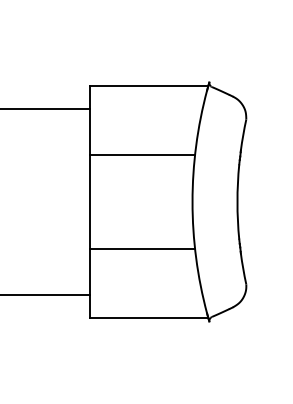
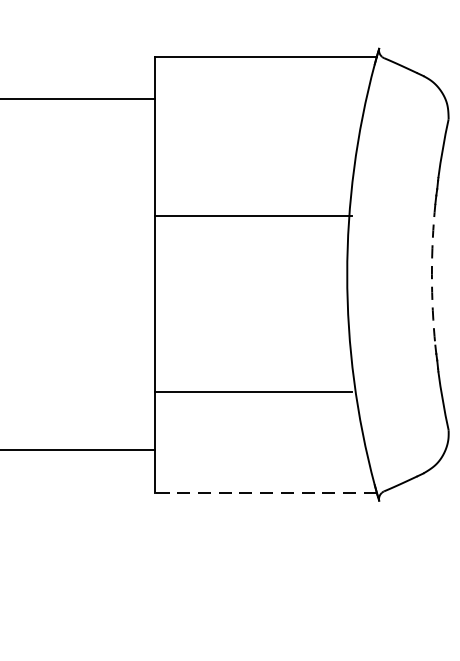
line: (142, 154) -> (252, 215), moved
arc: (237, 201) -> (432, 273), solid -> dashed
line: (142, 249) -> (252, 392), moved
line: (149, 317) -> (266, 492), solid -> dashed

